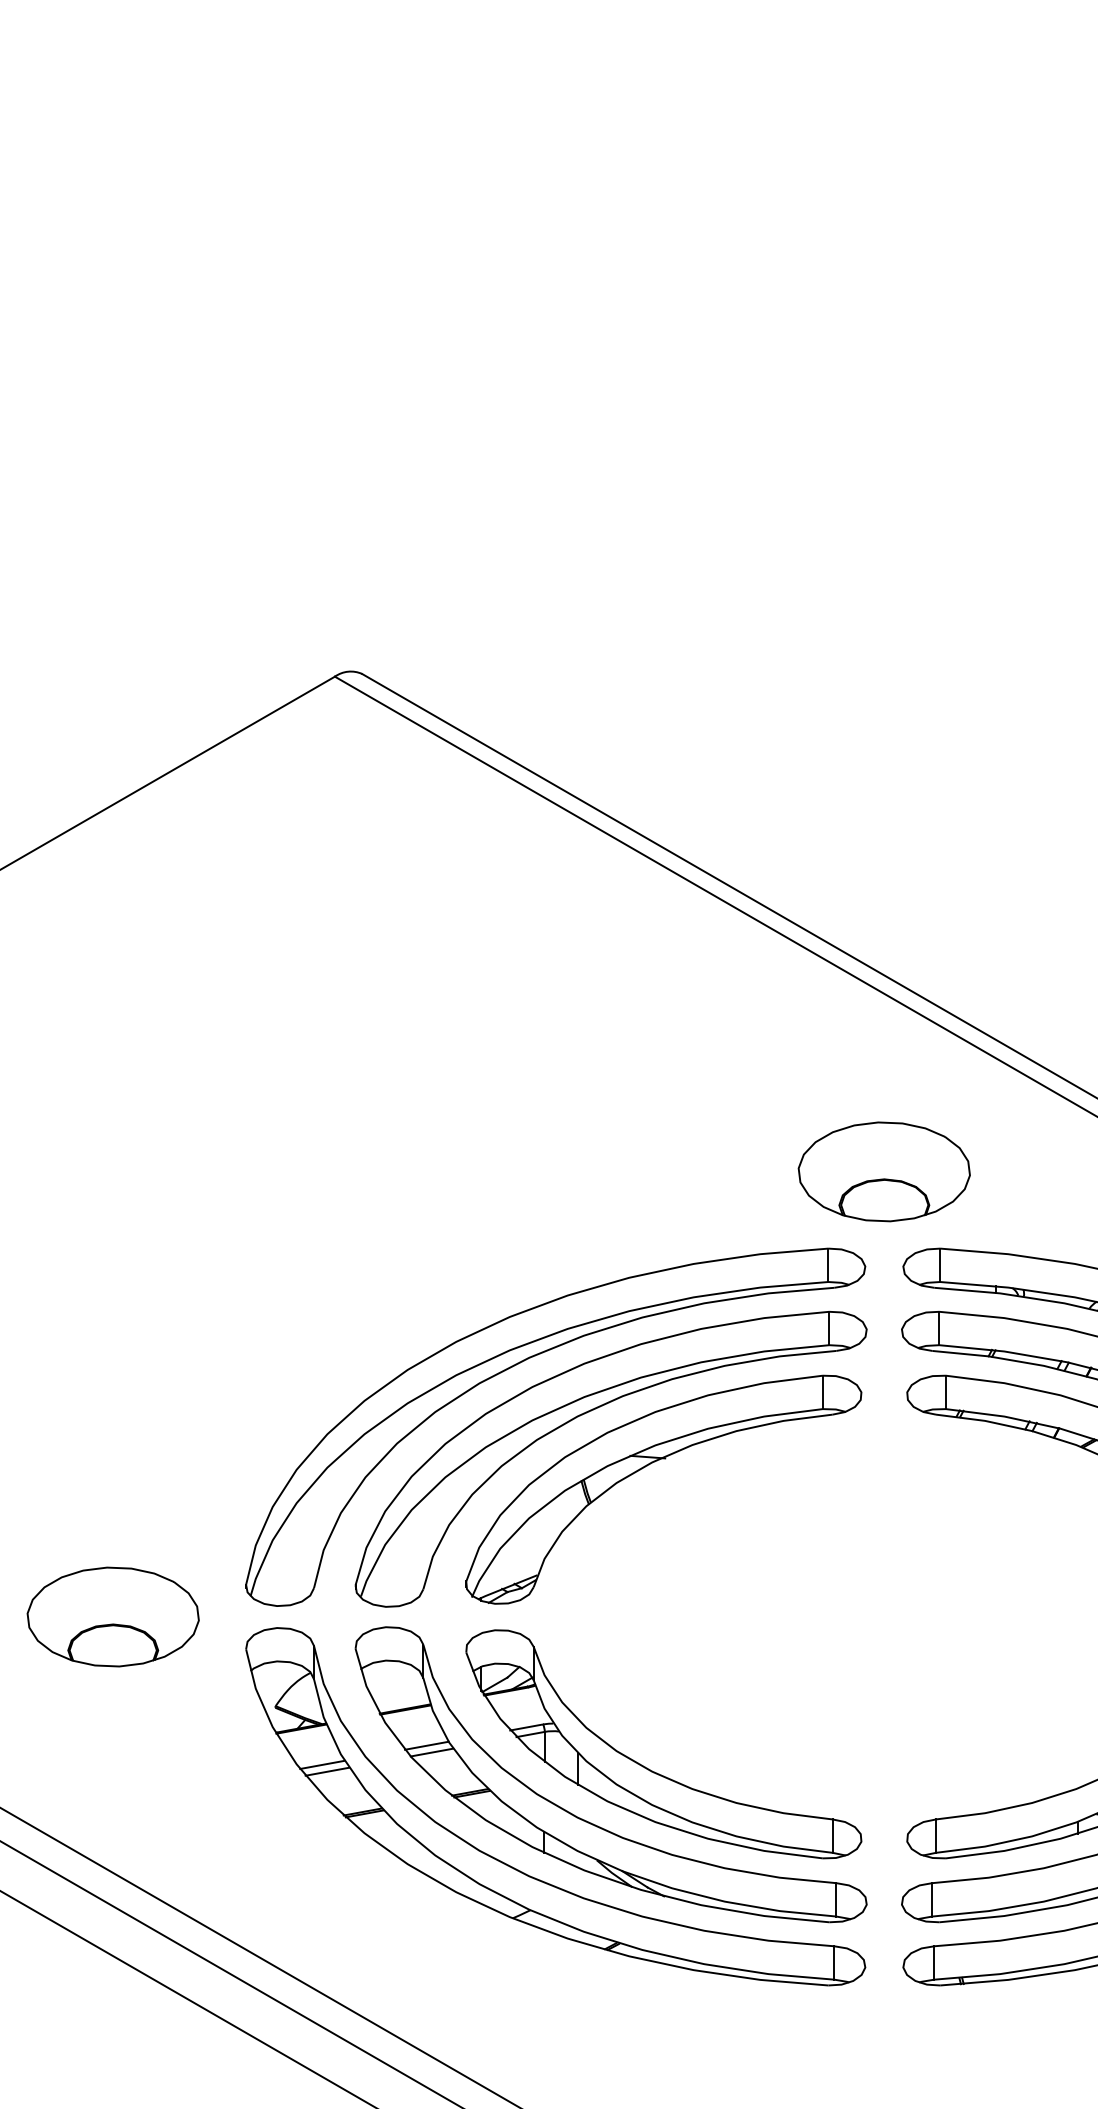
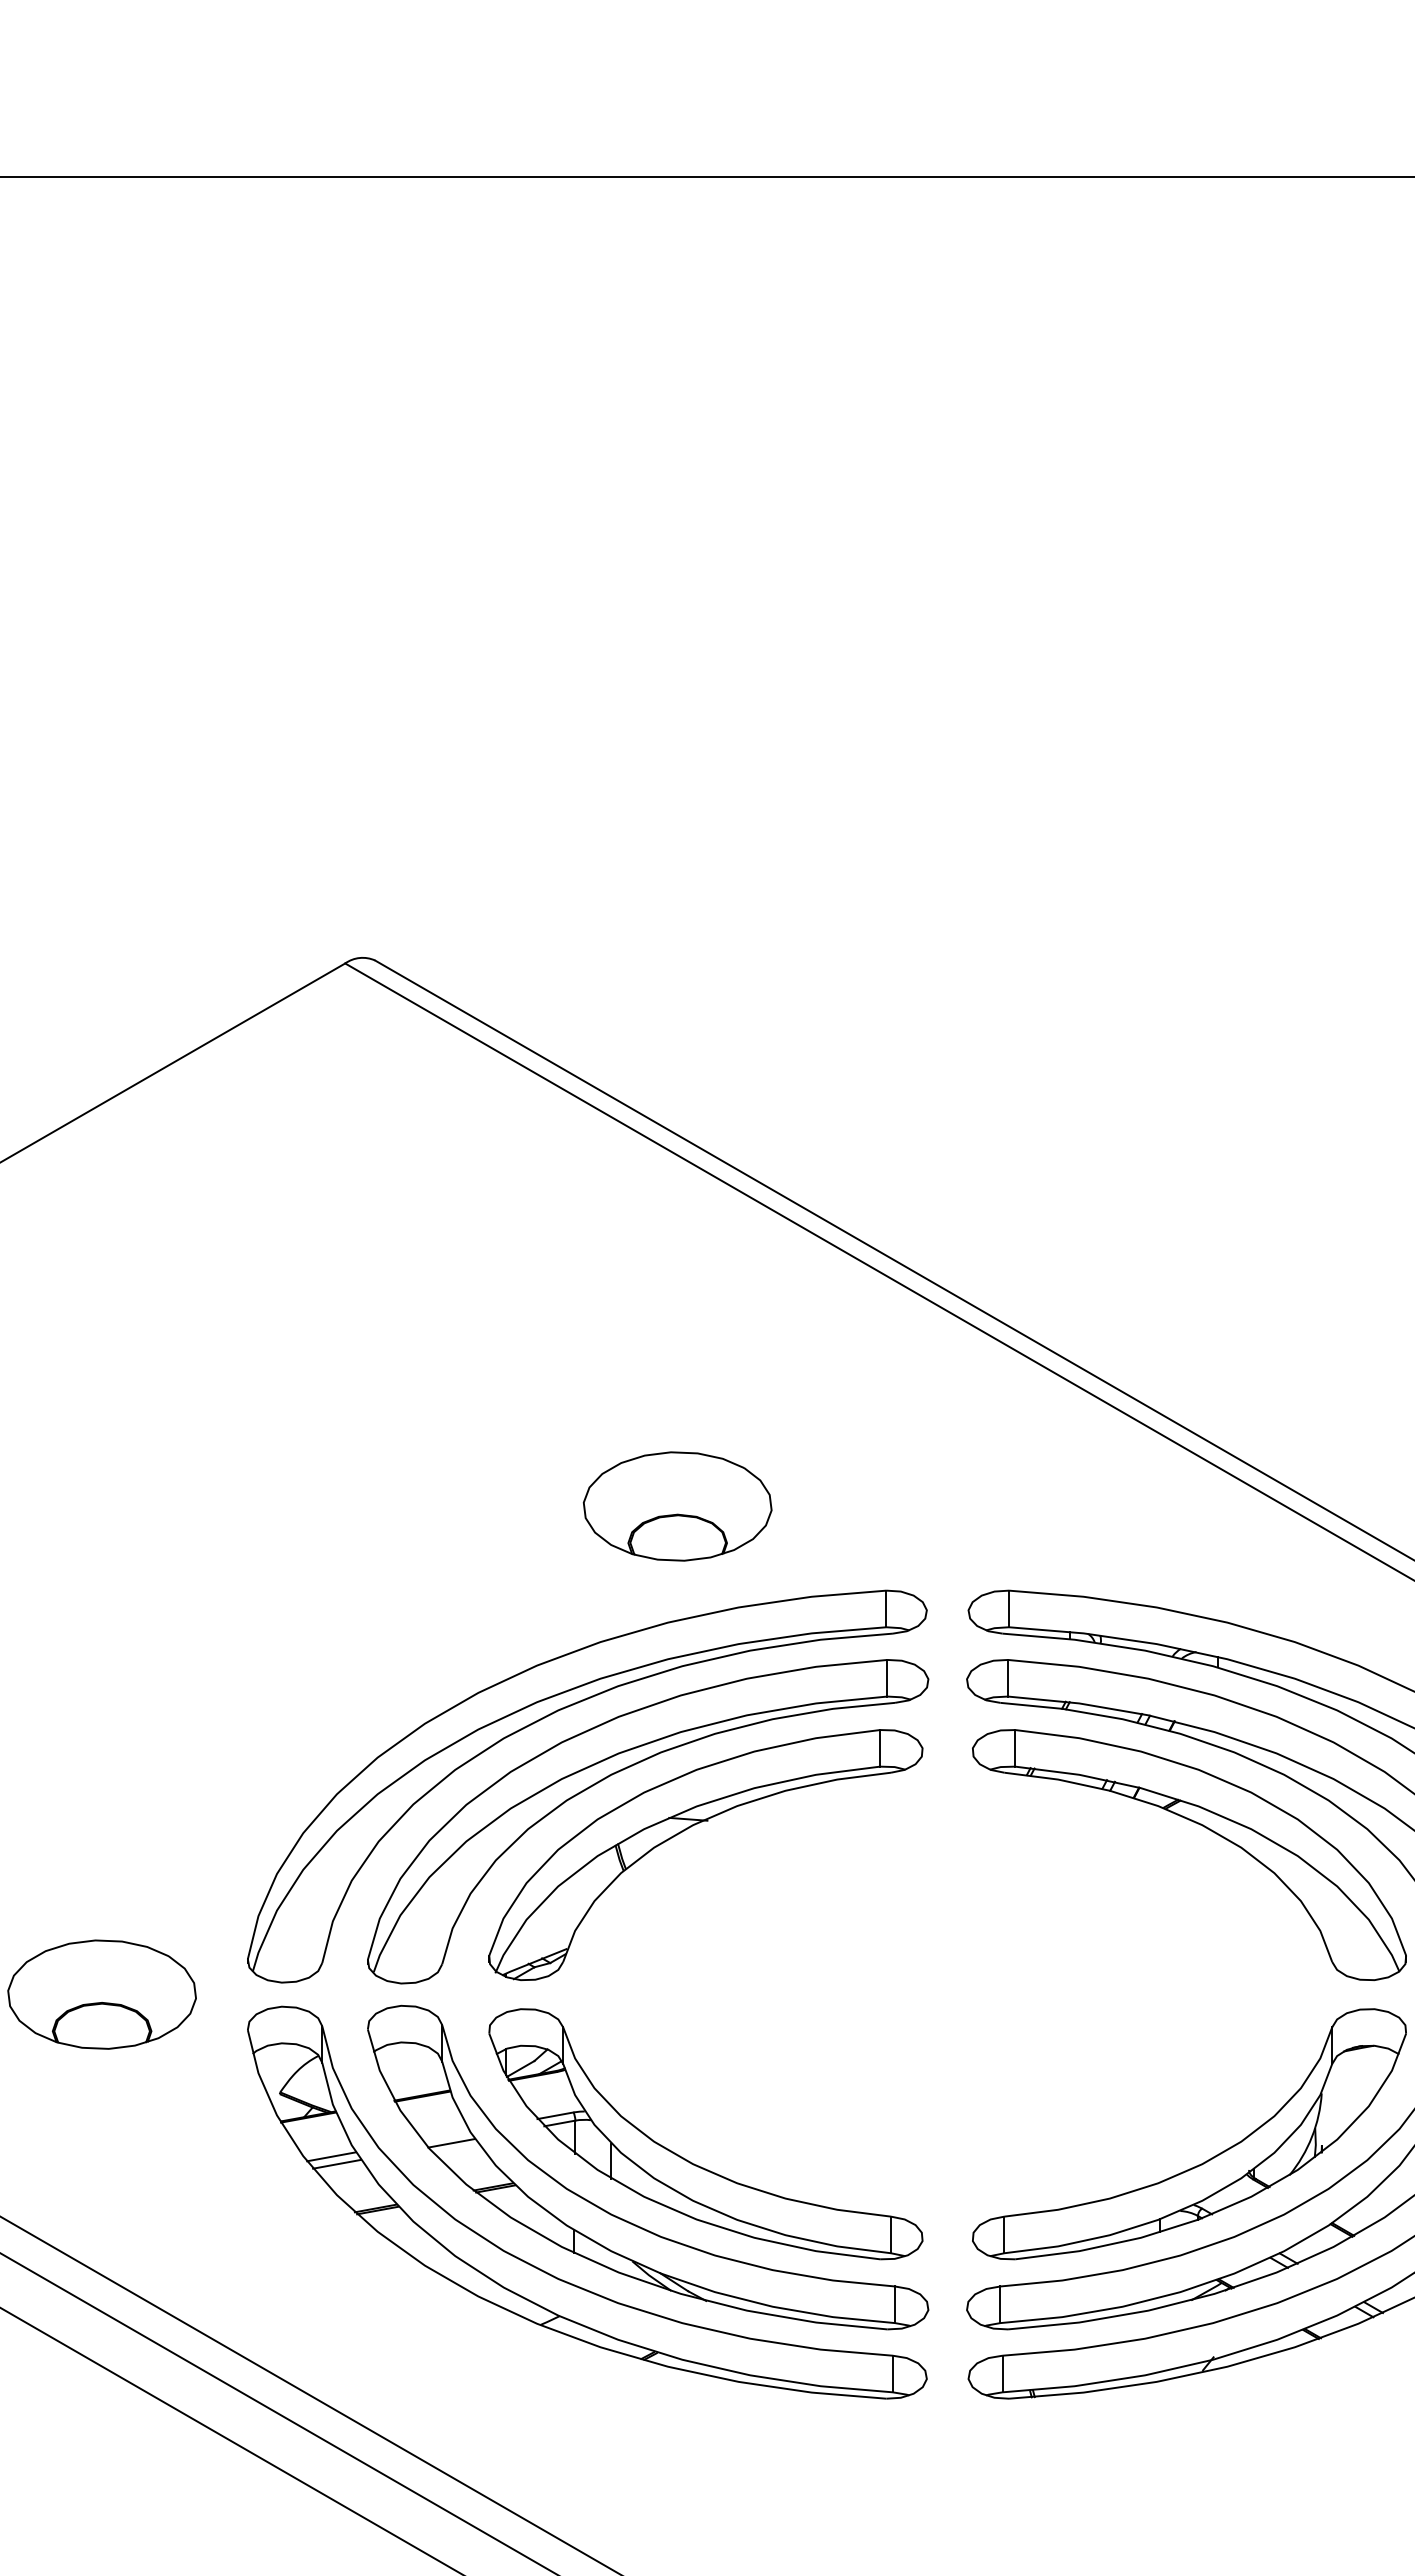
part: (884, 1171) -> (677, 1506), moved
line: (427, 1745) -> (446, 2135), removed

